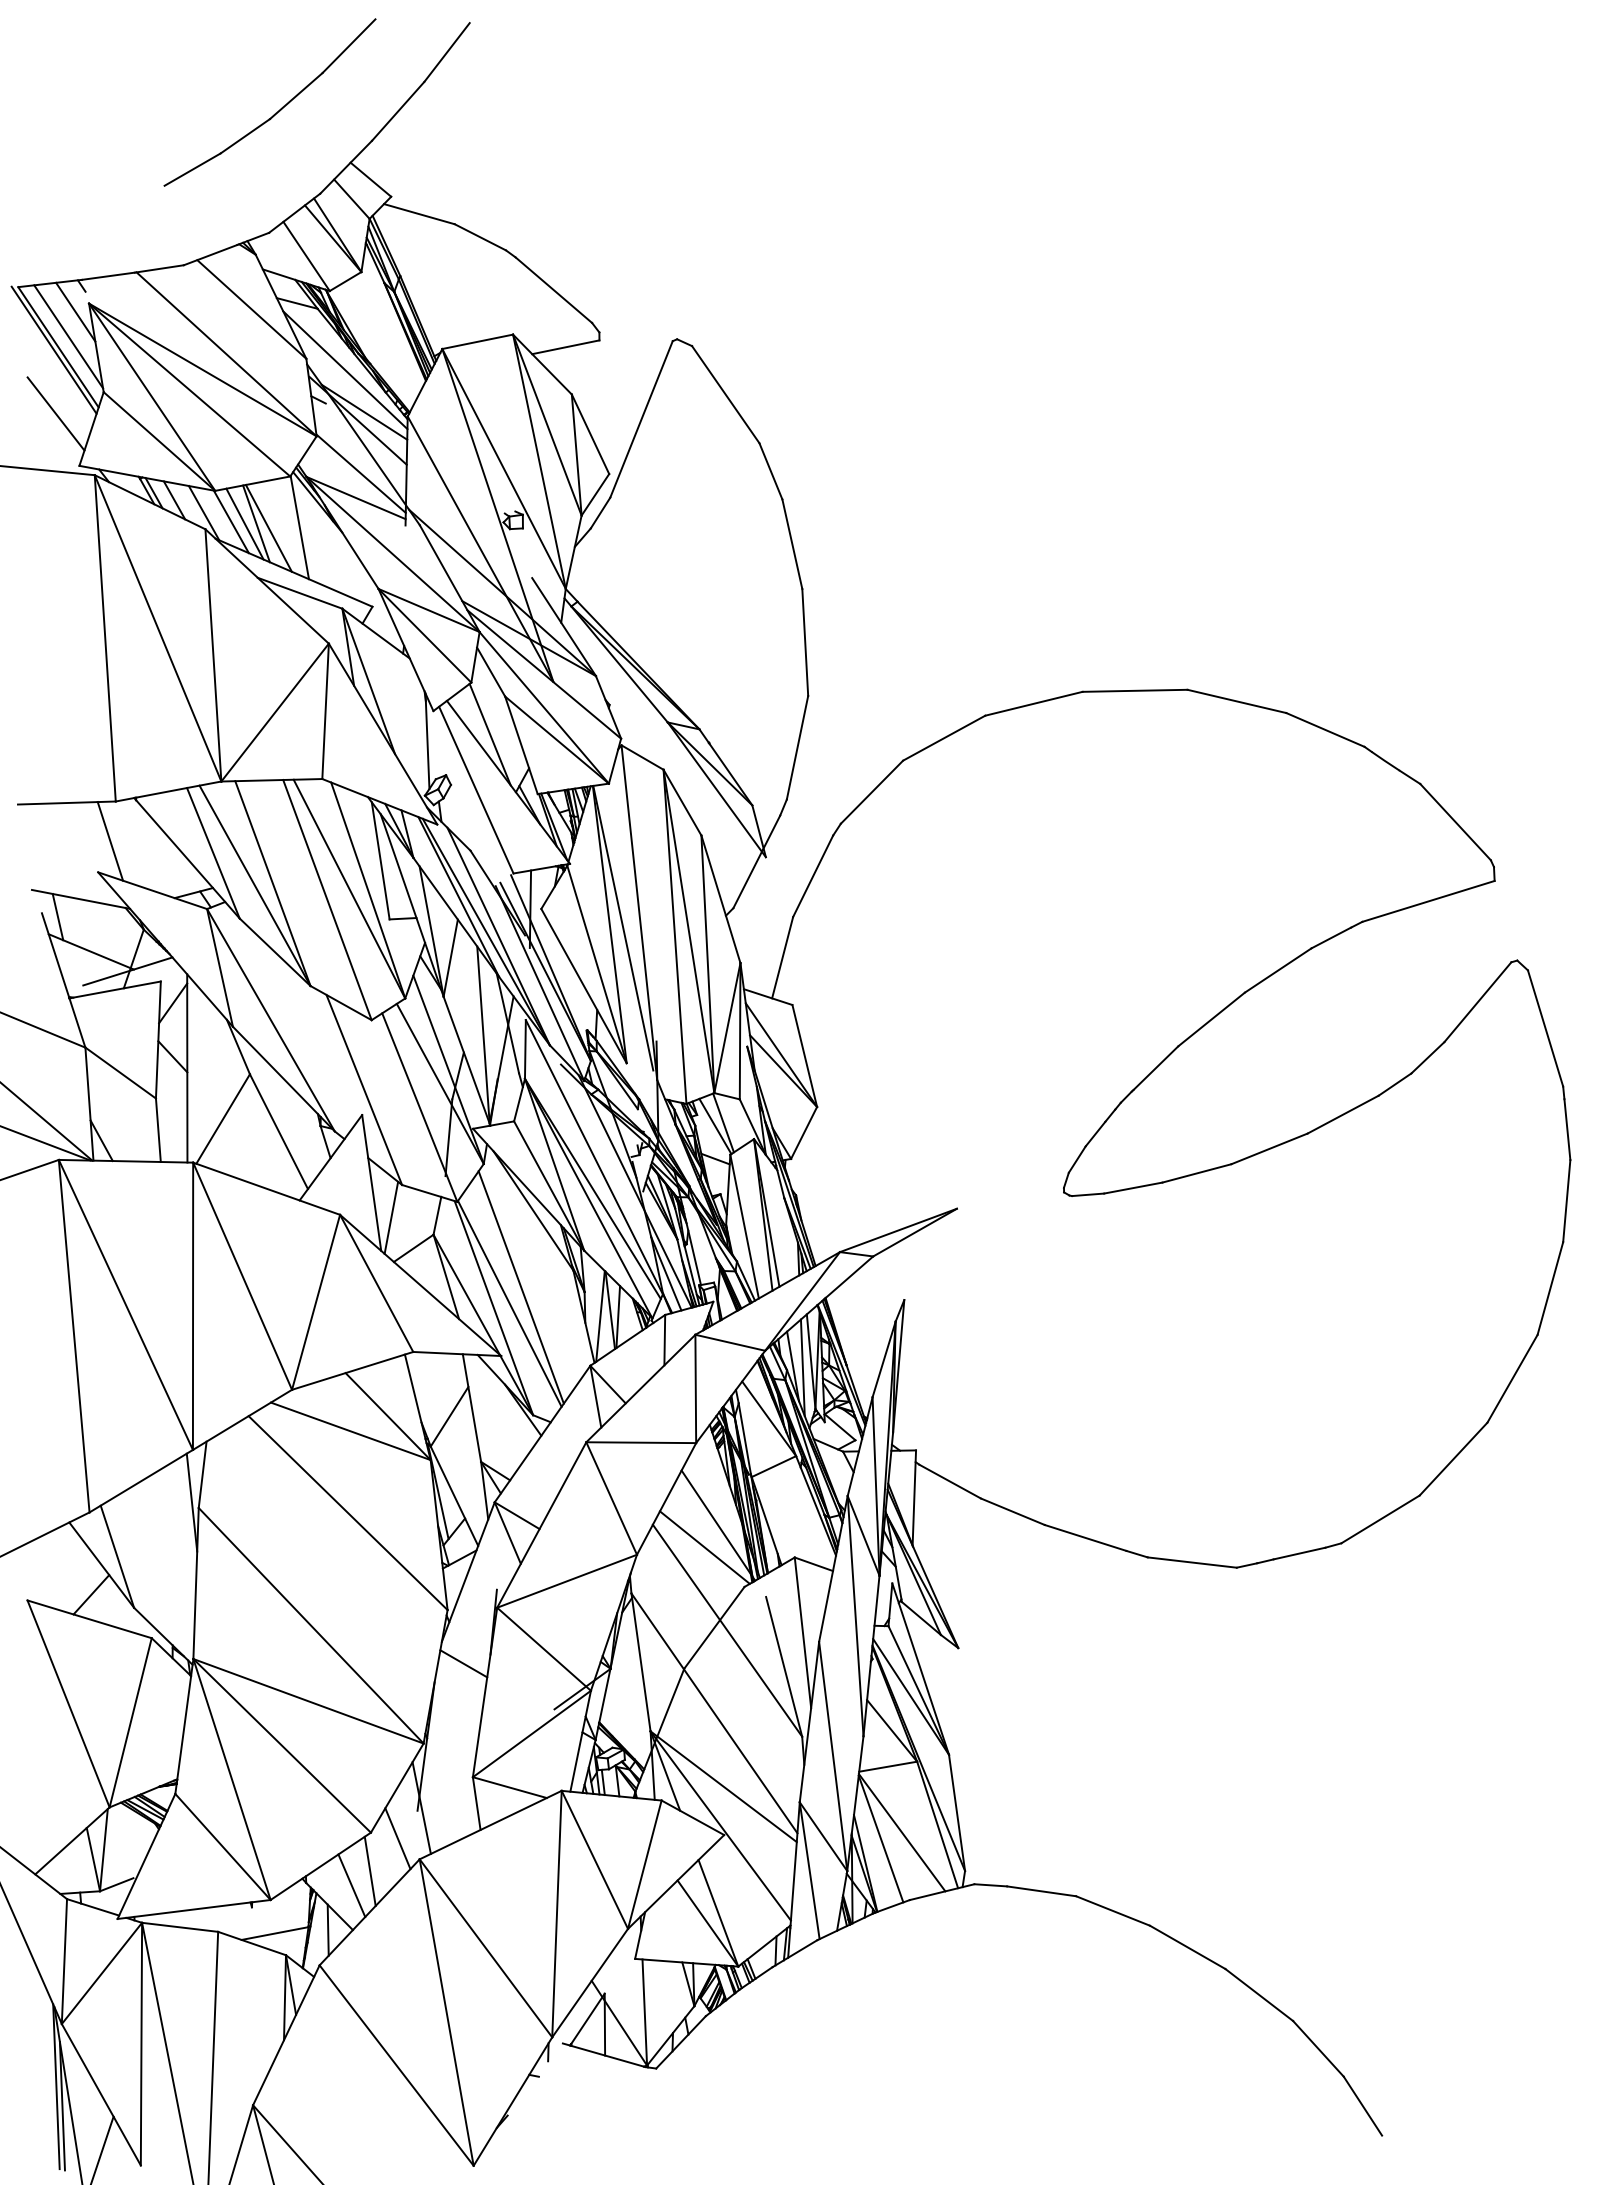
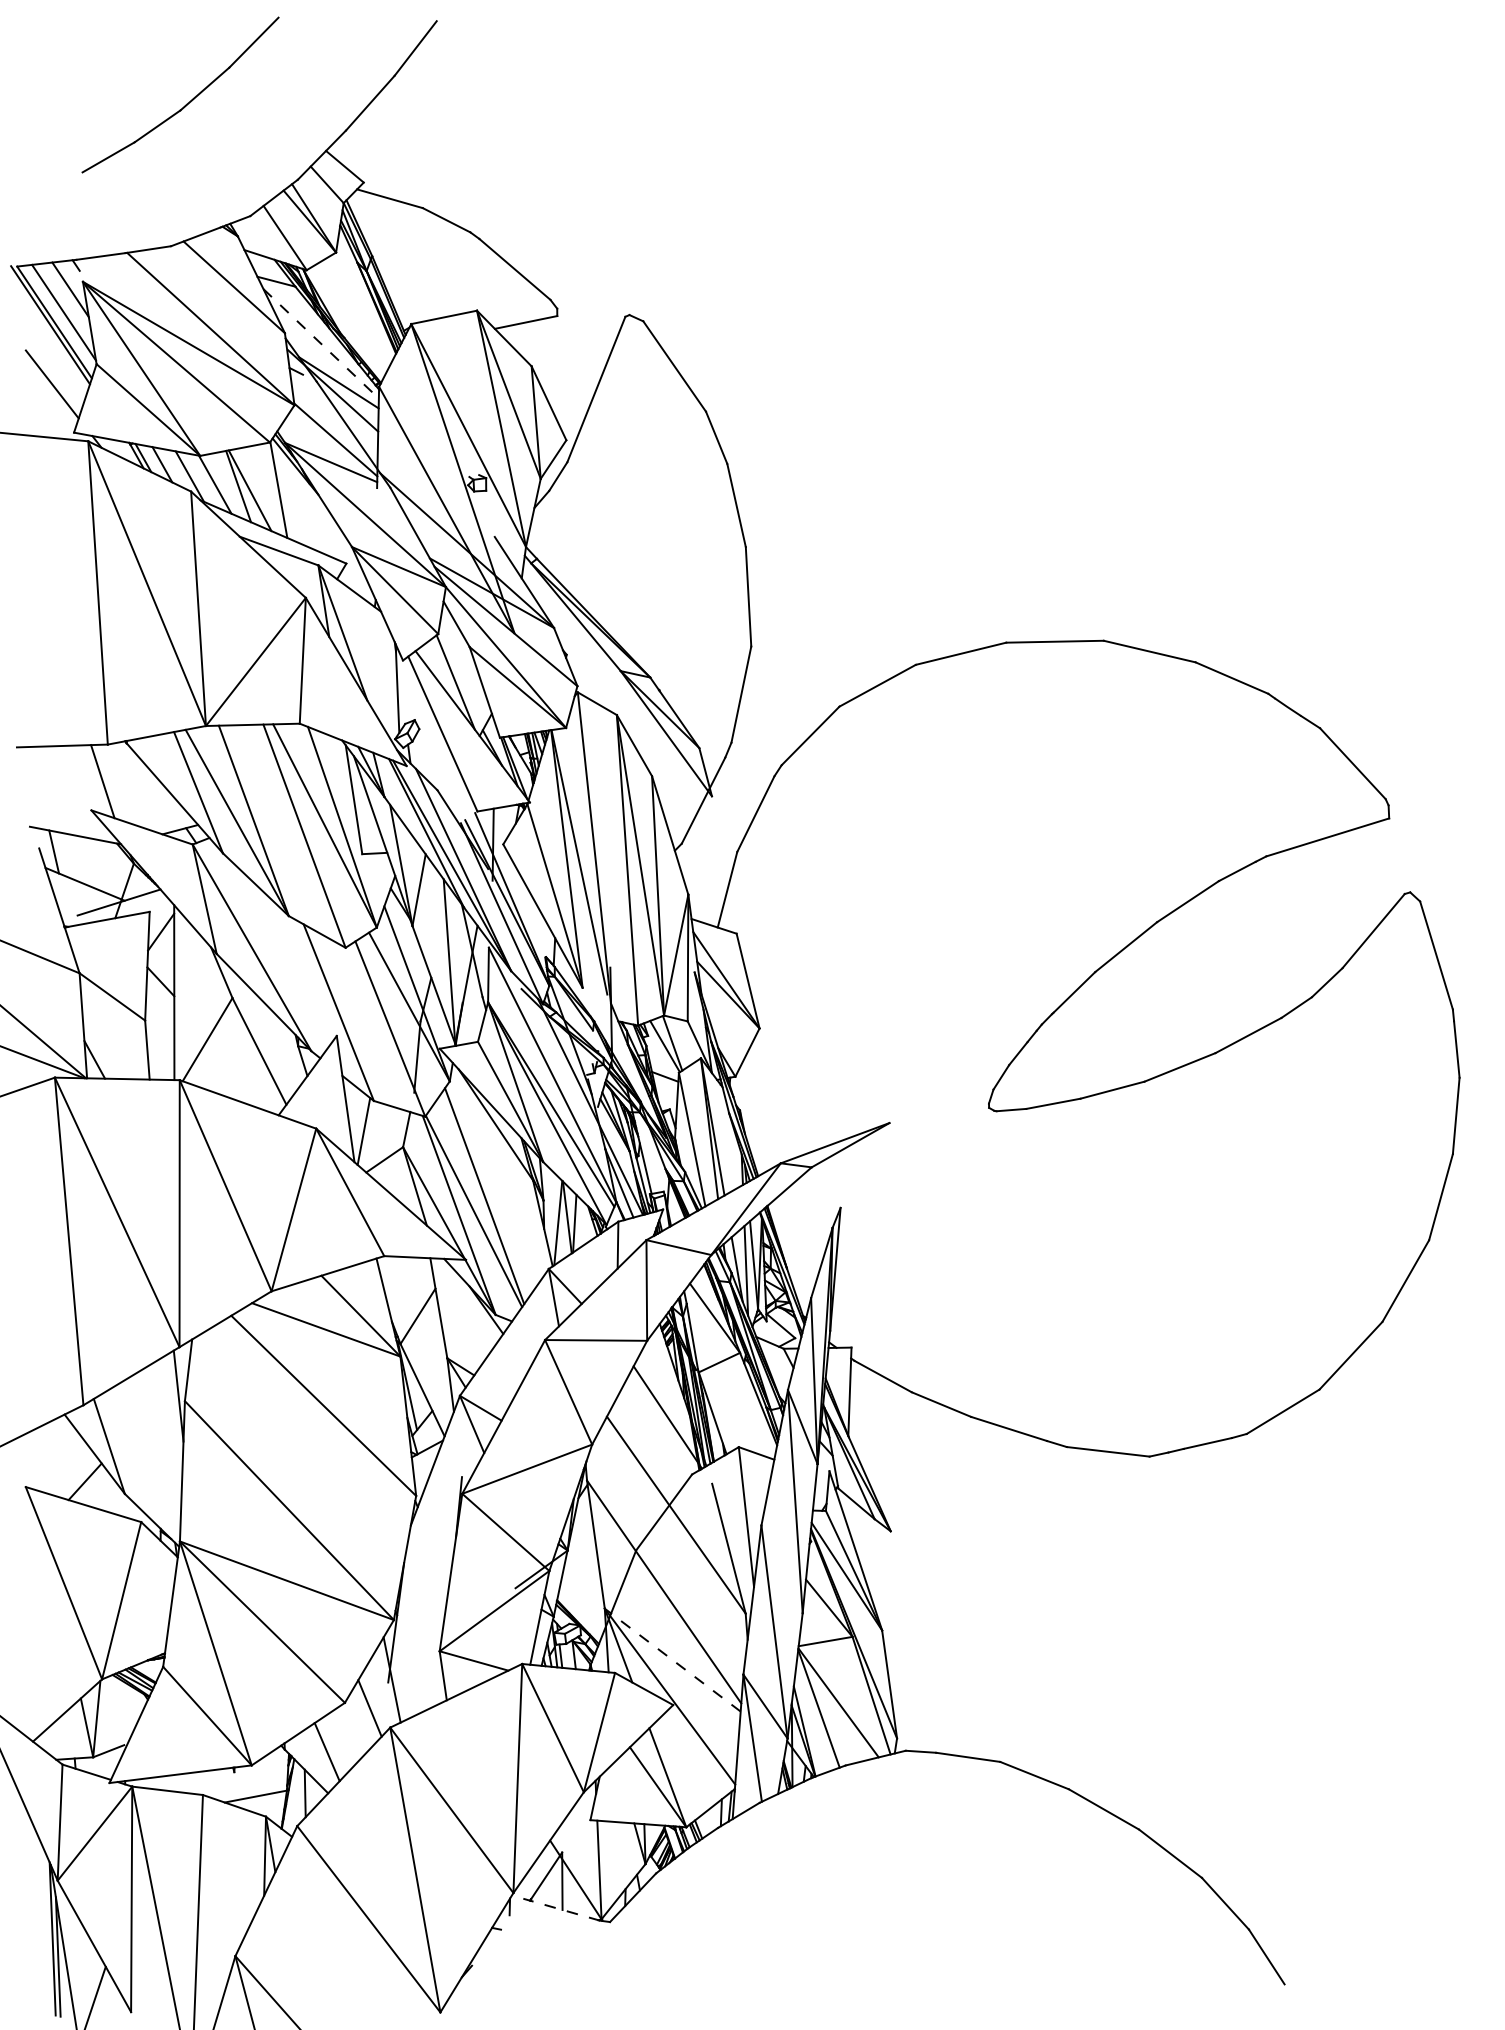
part: (278, 110) -> (188, 102), moved
line: (345, 370) -> (321, 344), solid -> dashed
line: (244, 523) -> (227, 486), removed
line: (704, 1547) -> (654, 1437), removed
line: (463, 1663) -> (430, 1545), removed
line: (723, 1786) -> (672, 1659), solid -> dashed
line: (369, 1870) -> (343, 1737), removed
line: (604, 2055) -> (561, 1909), solid -> dashed

